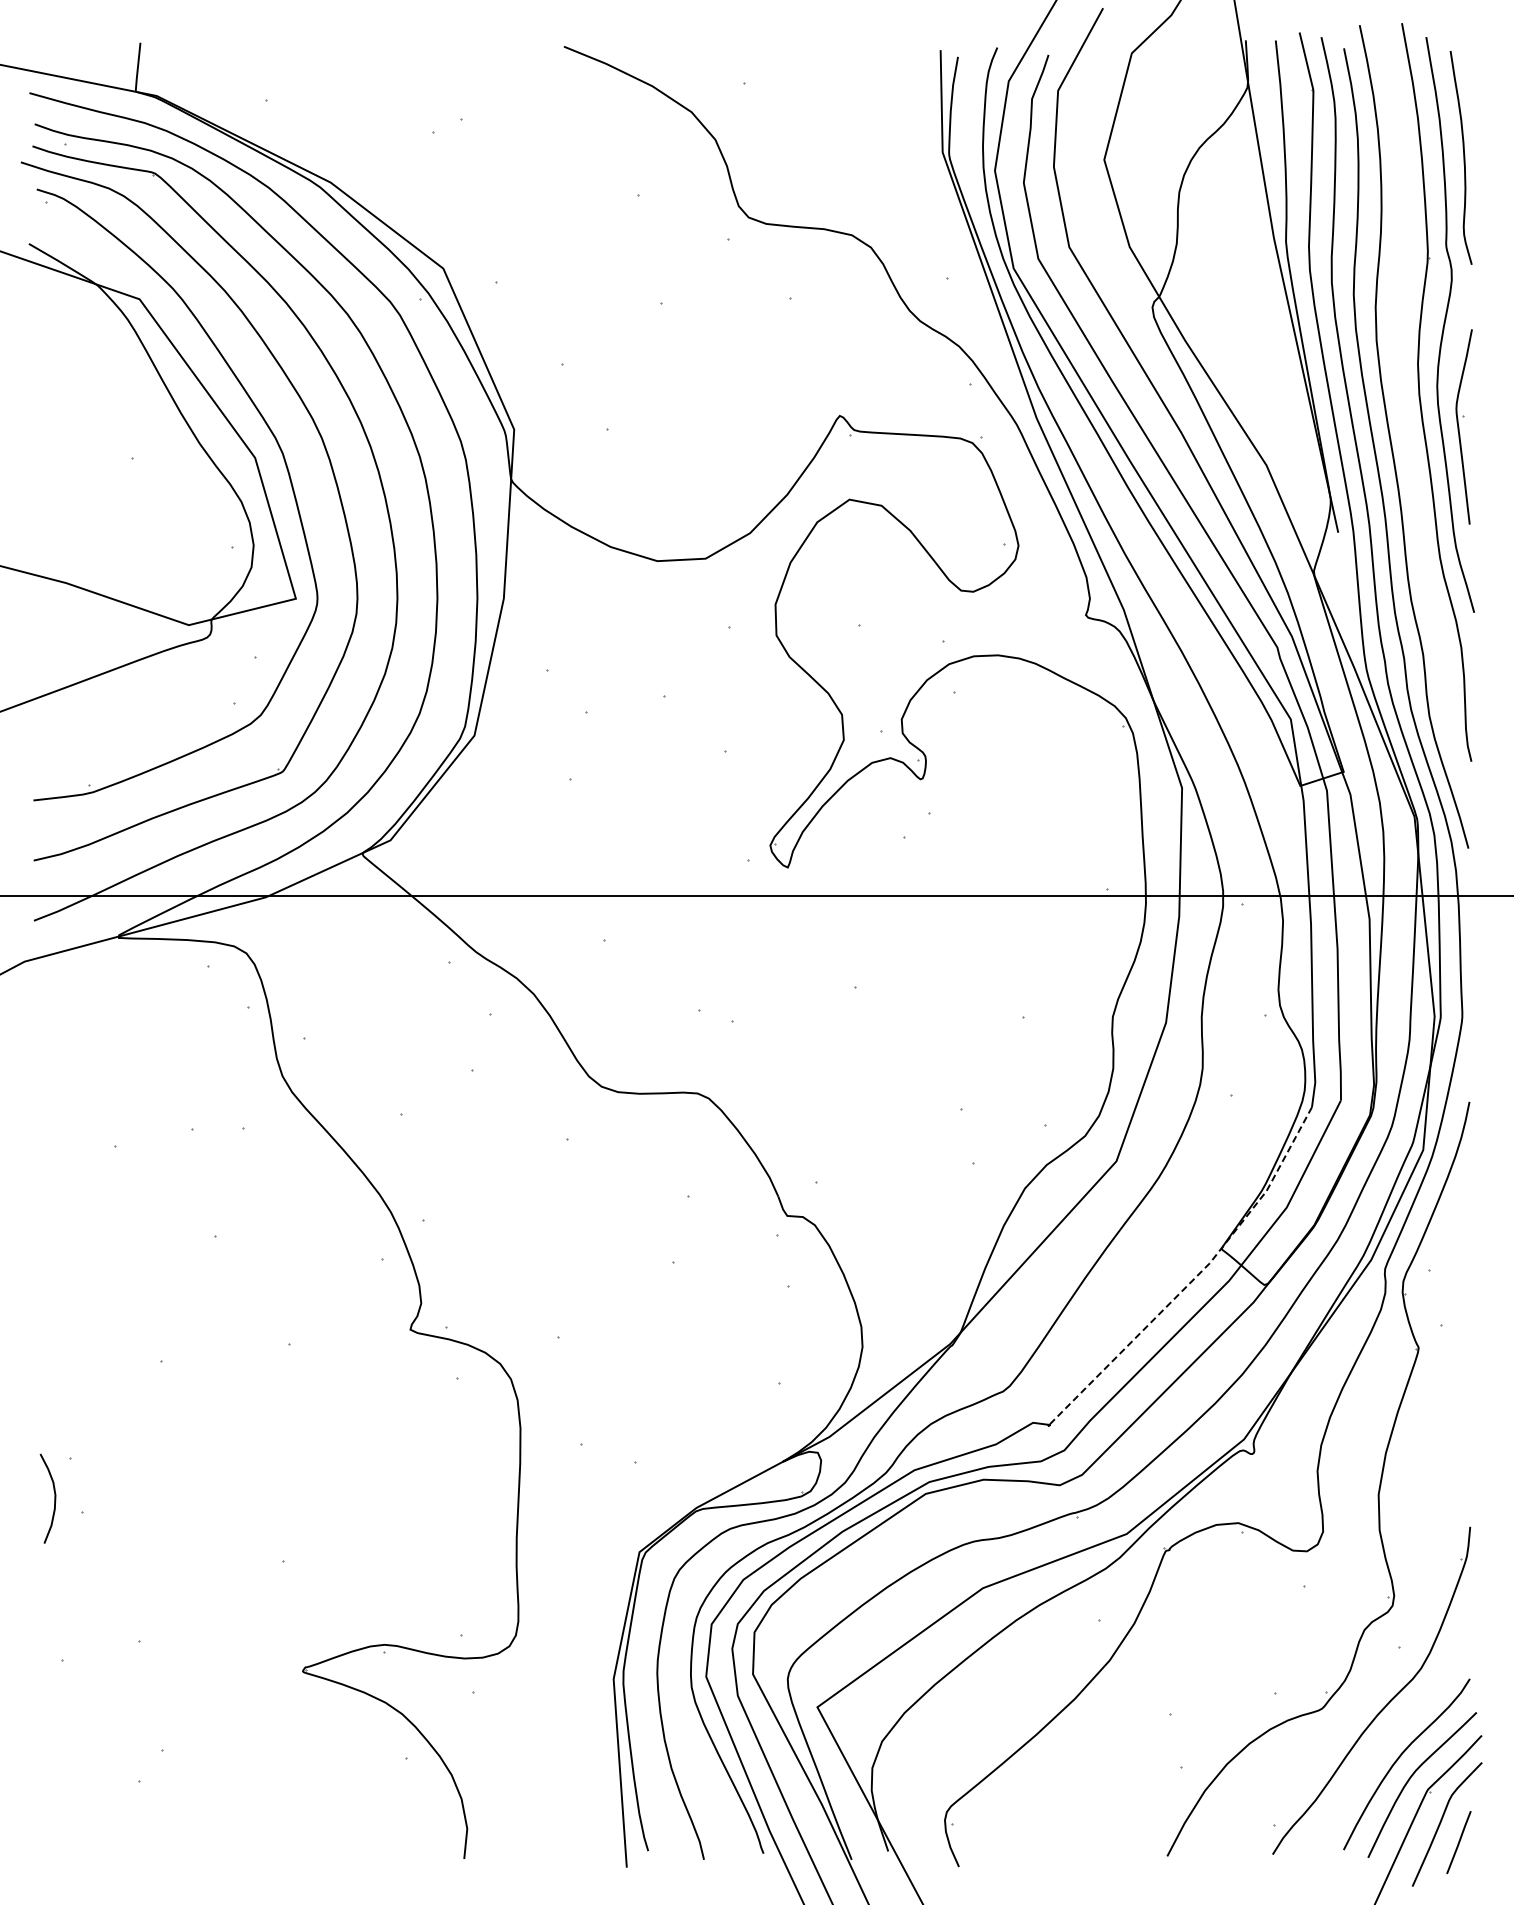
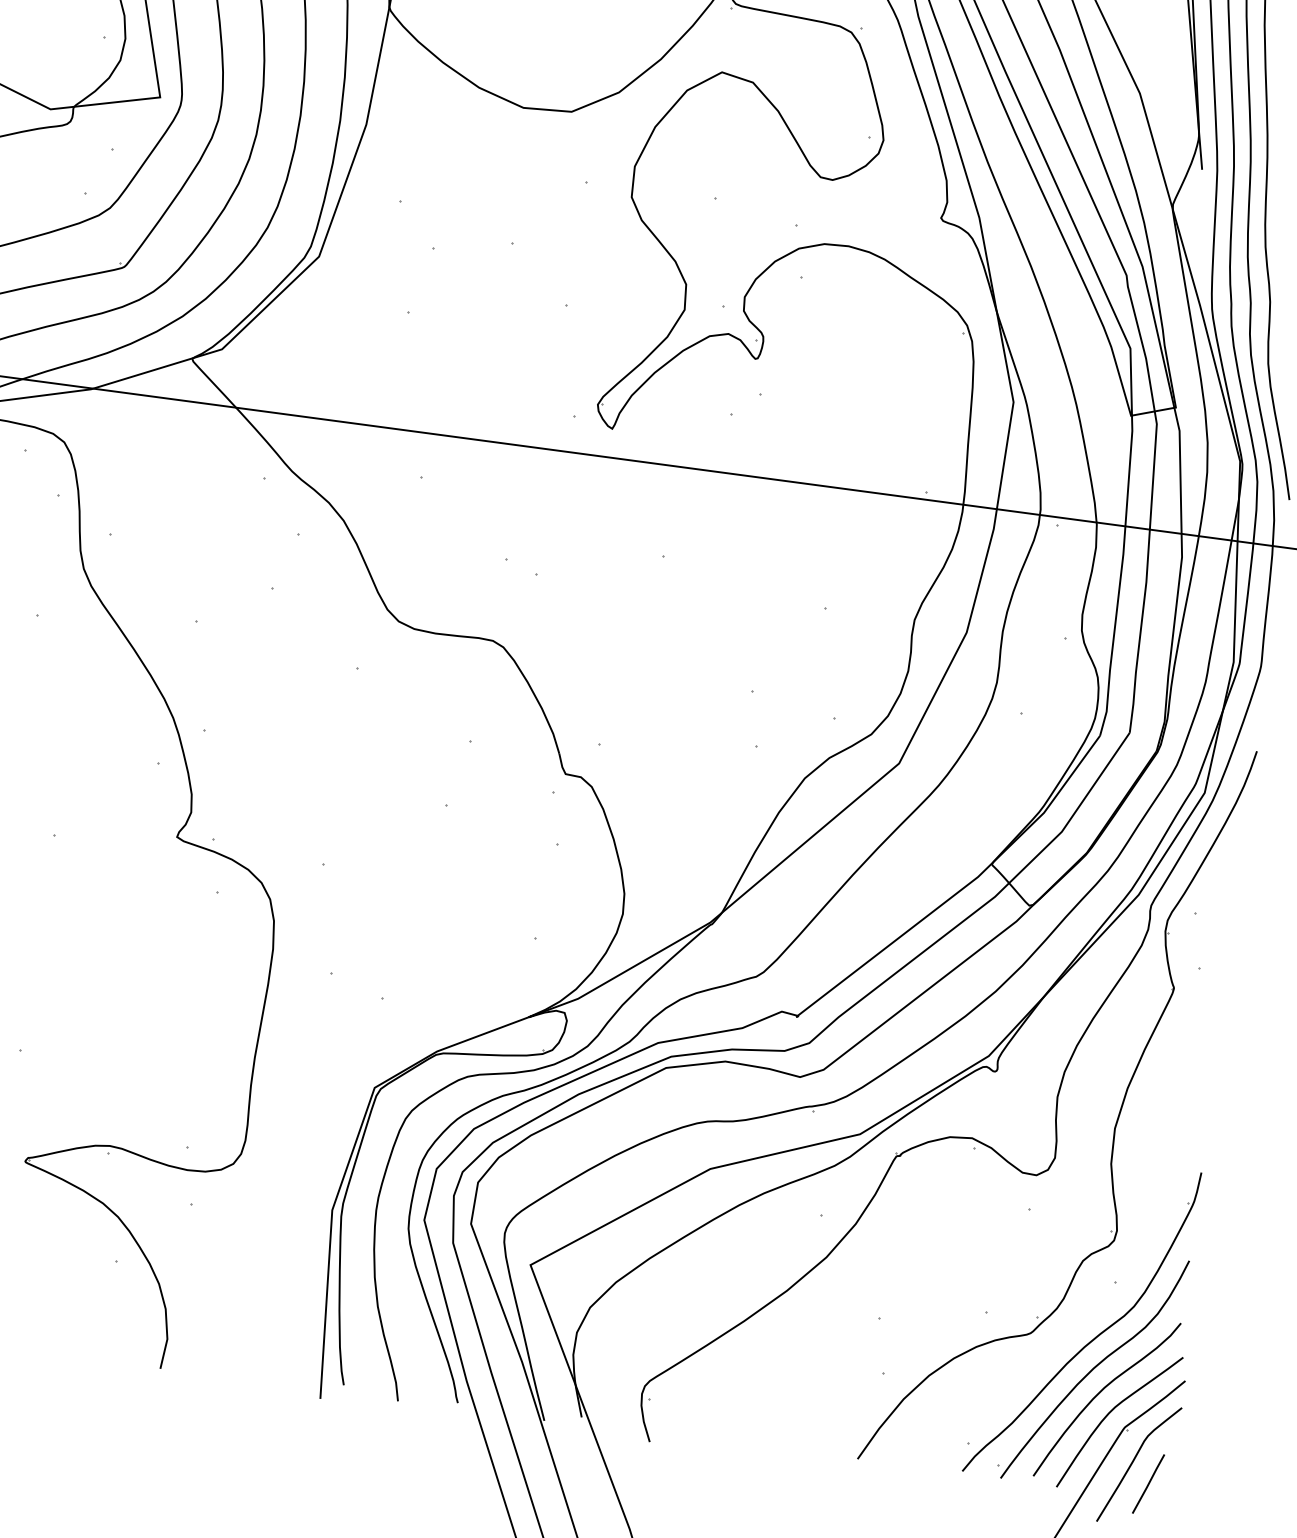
line: (1196, 1276) -> (963, 888), dashed -> solid
part: (1388, 1735) -> (1092, 1368), added

